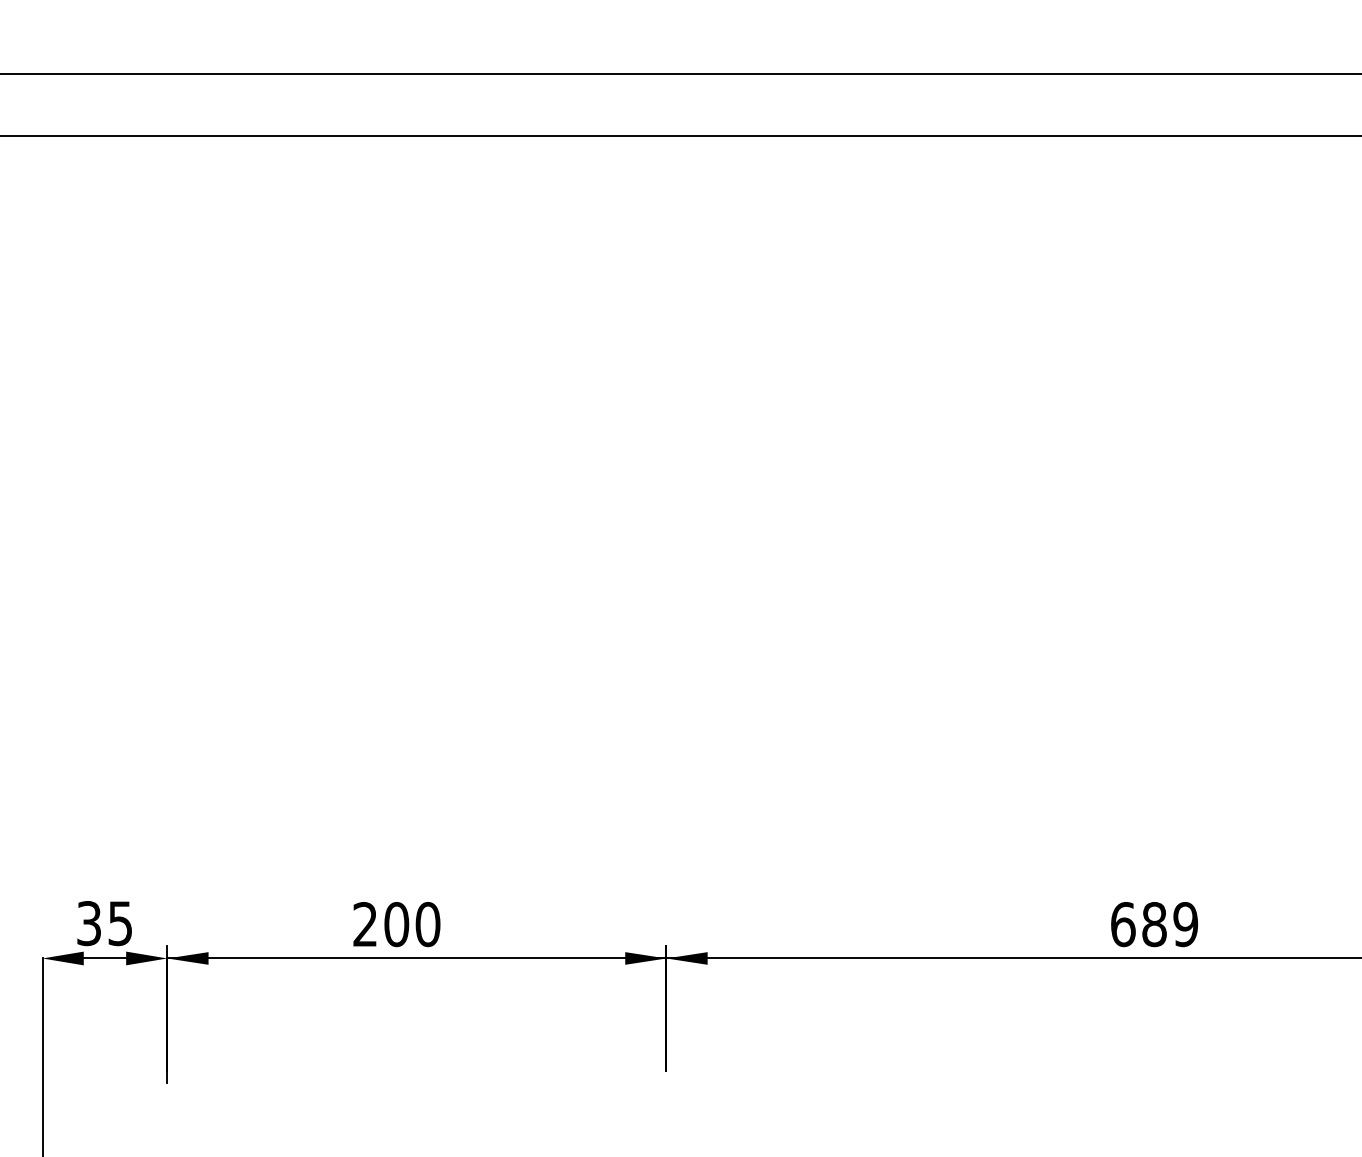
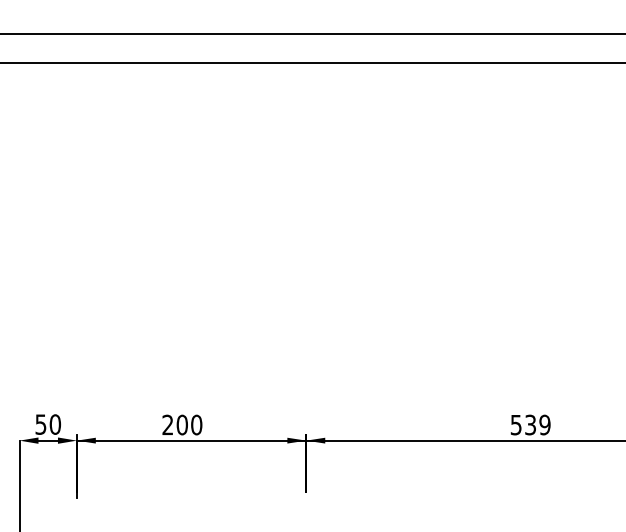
text: (105, 923) -> (48, 424), 35 -> 50
text: (1138, 923) -> (523, 424), 689 -> 539

